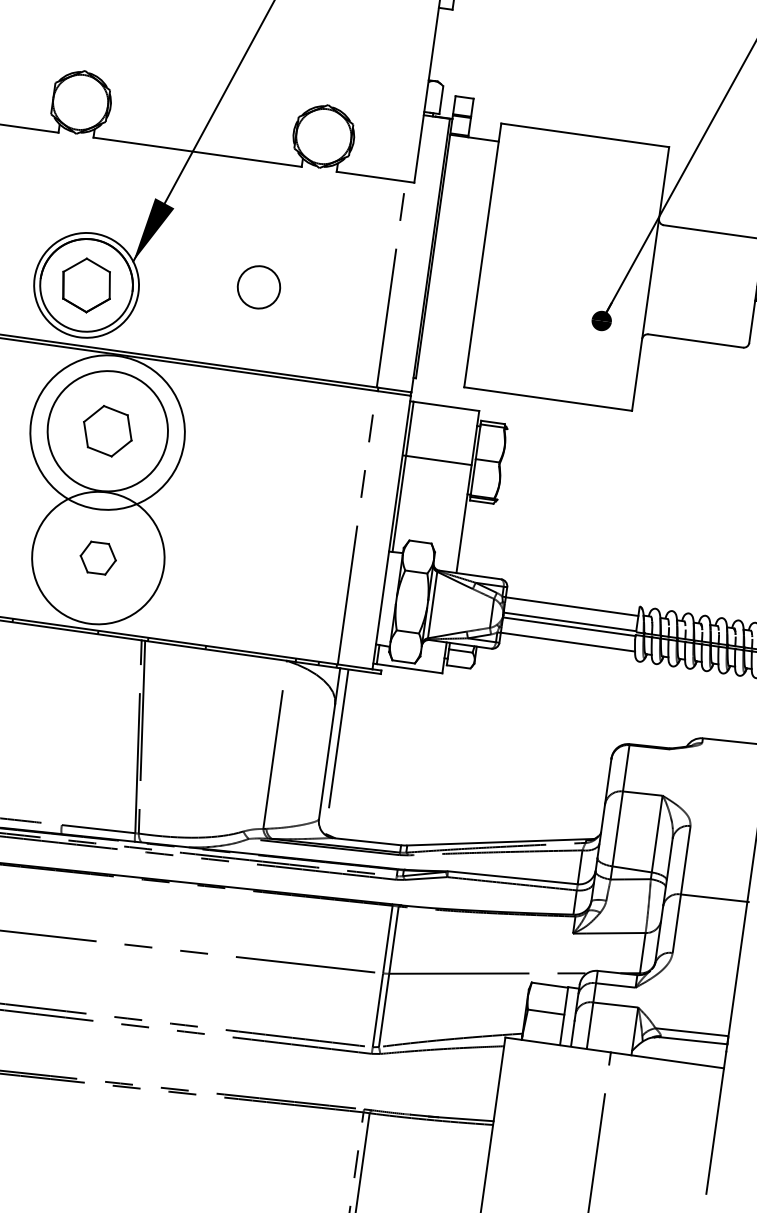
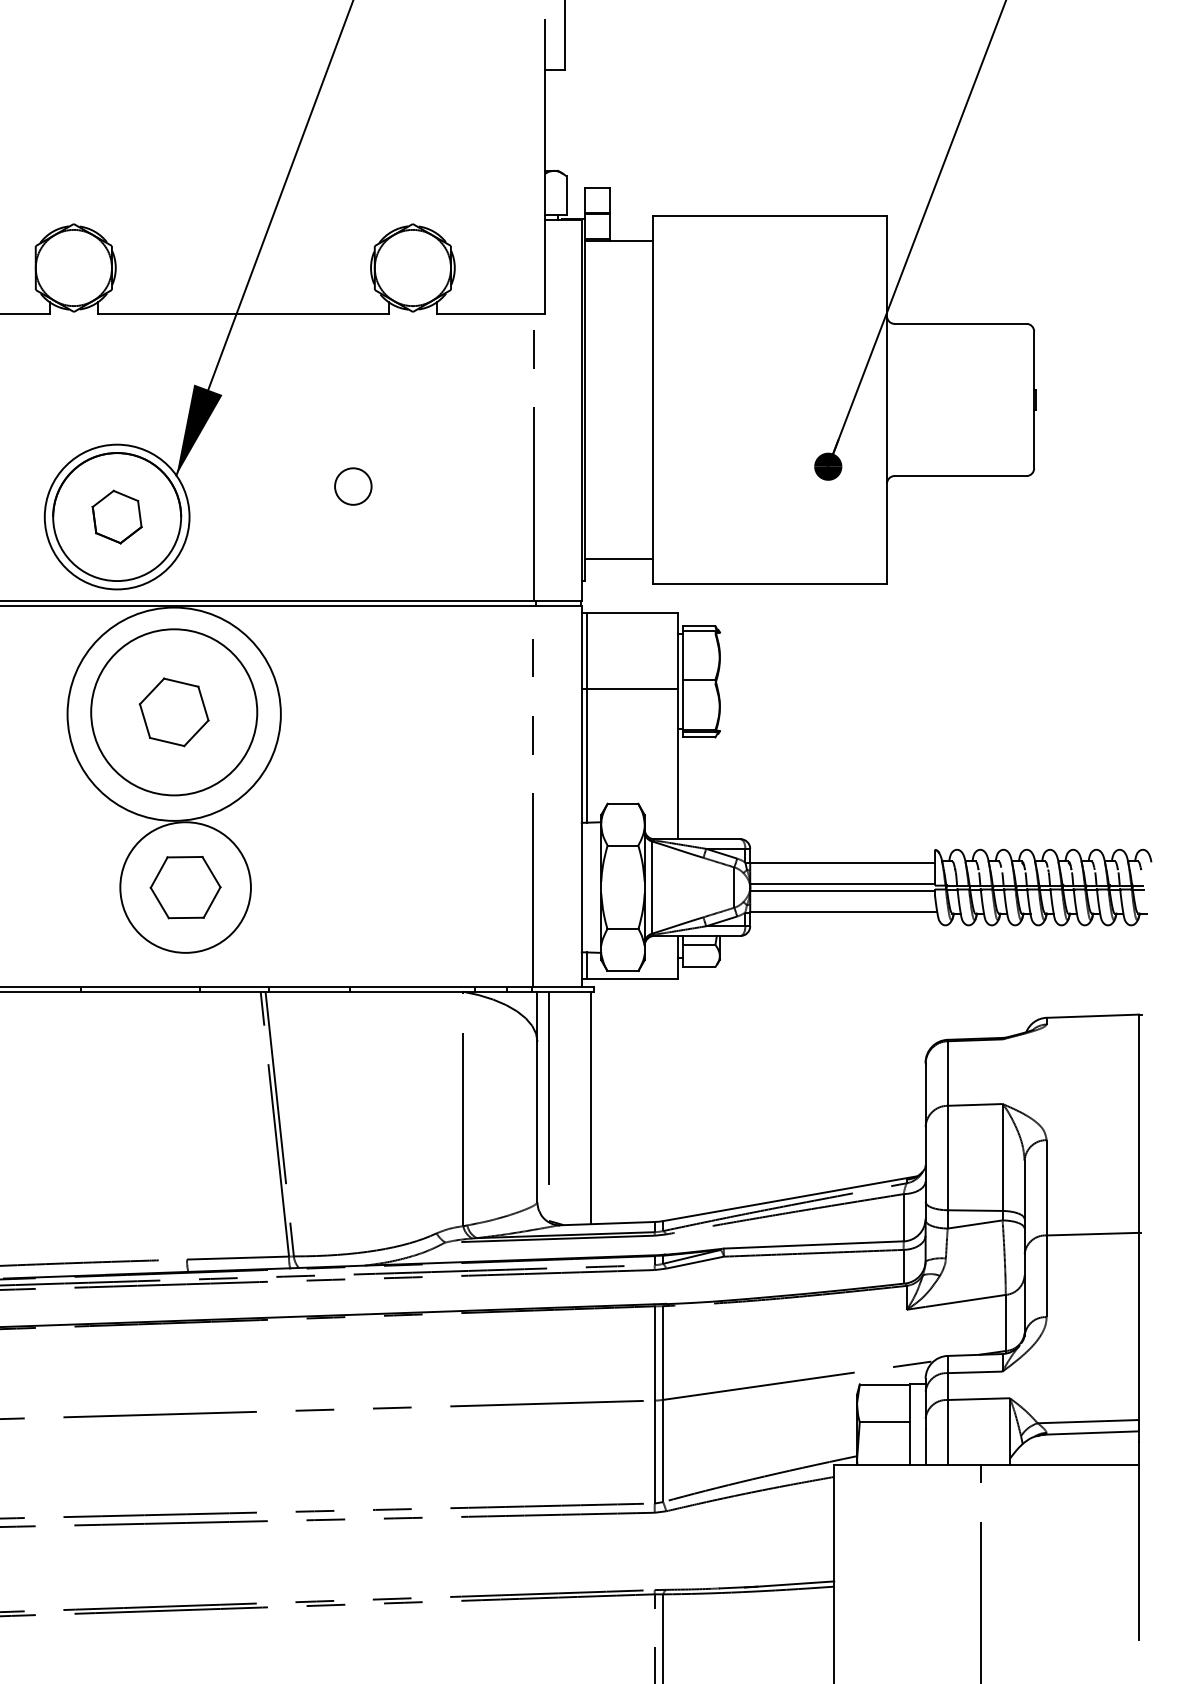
part: (86, 284) -> (116, 516), size x0.71
circle: (259, 287) -> (353, 486), size x0.62
line: (442, 365) -> (619, 558), added
circle: (98, 558) -> (185, 887), size x0.71
part: (98, 558) -> (185, 887), size x1.43
line: (367, 756) -> (591, 1107), added

